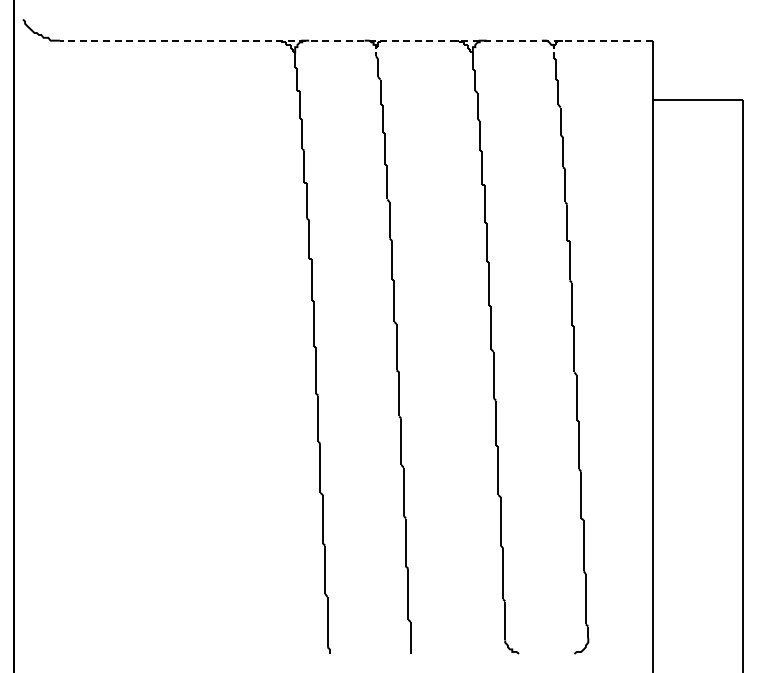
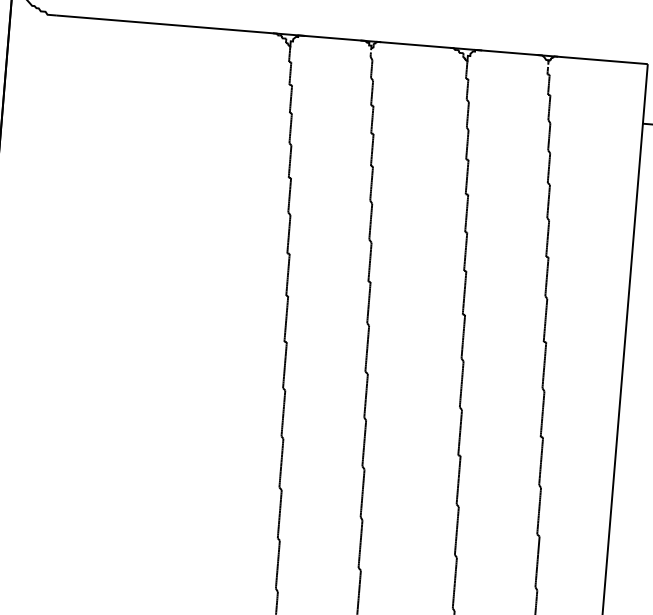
line: (355, 40) -> (351, 39), dashed -> solid

